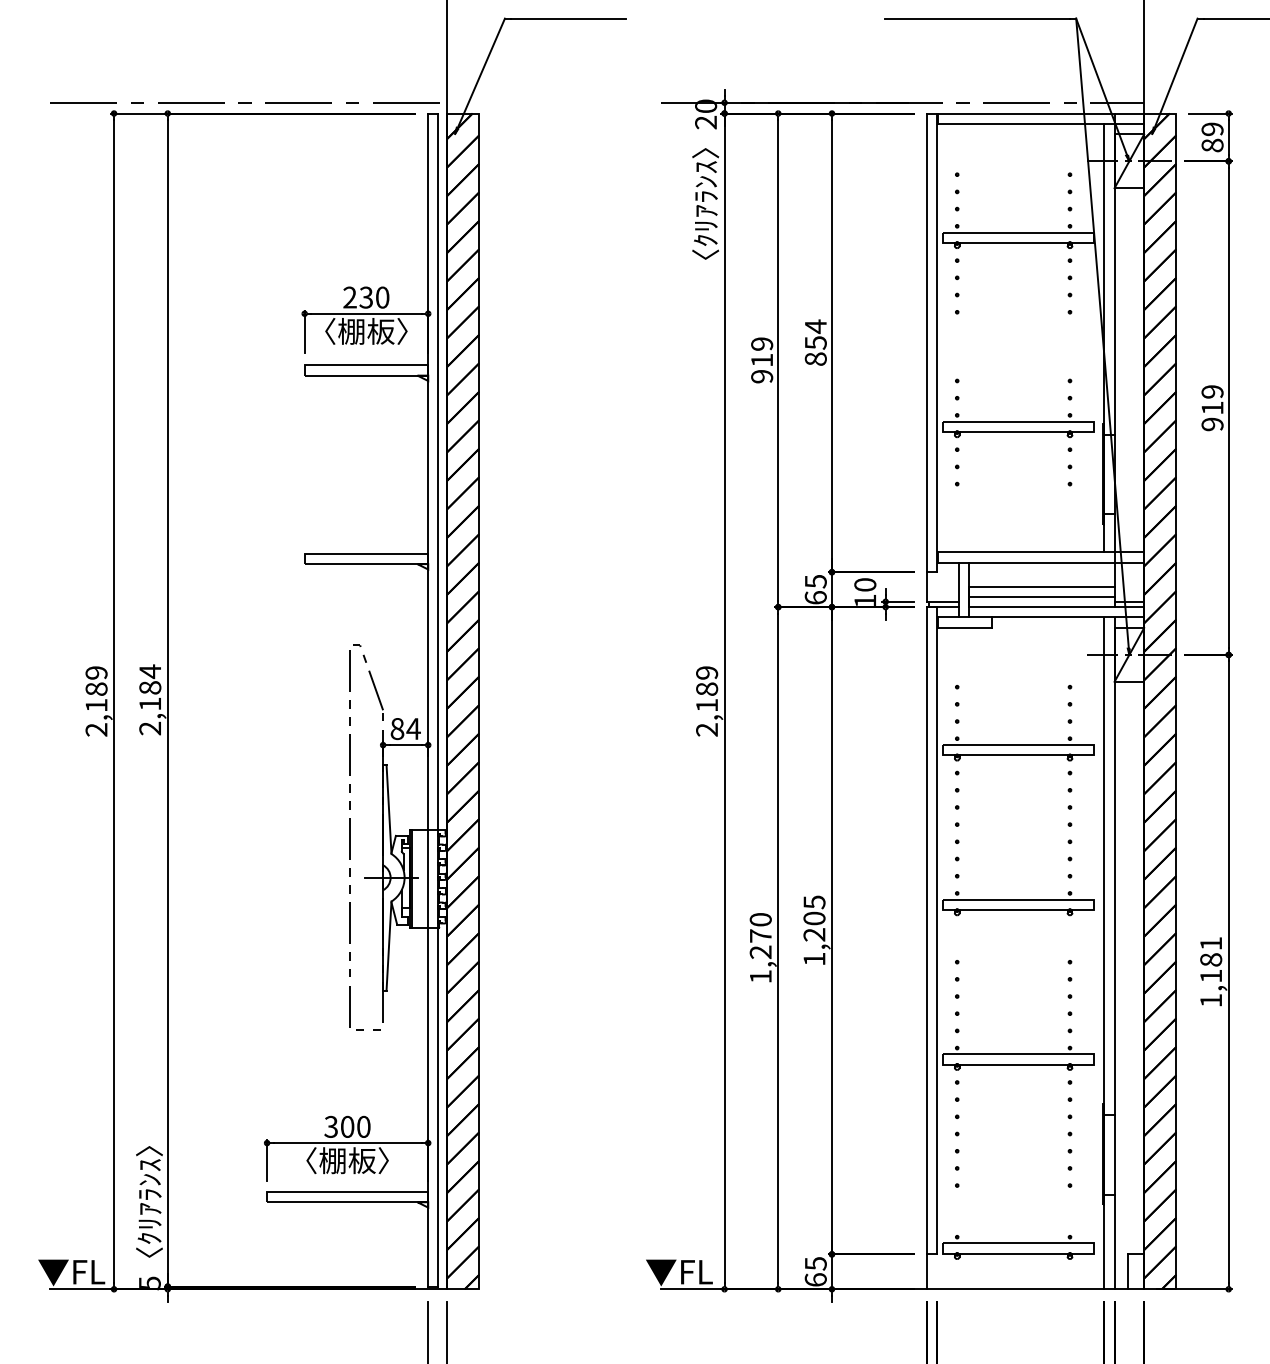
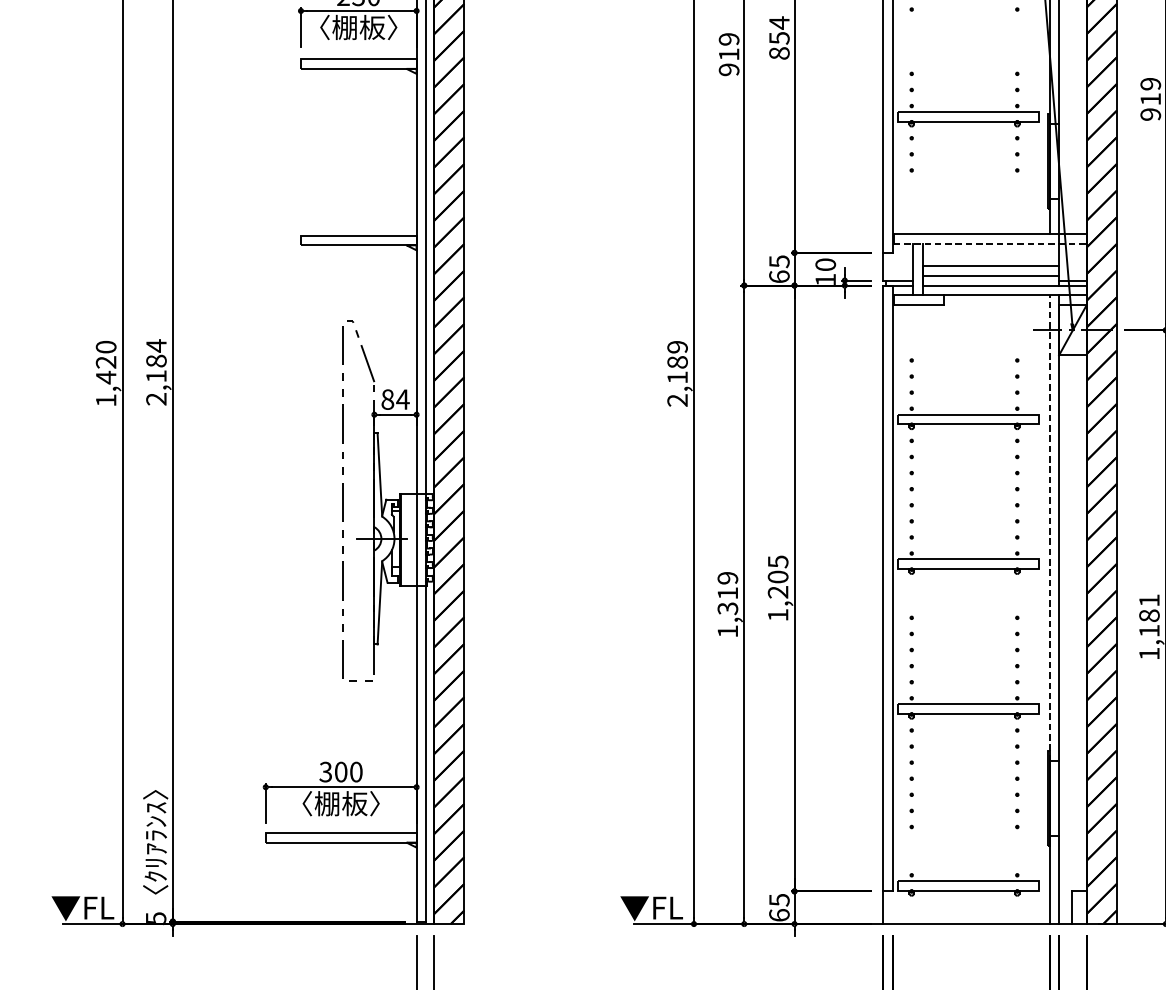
line: (1041, 562) -> (990, 243), solid -> dashed
text: (96, 701) -> (106, 373), 2,189 -> 1,420
line: (1104, 866) -> (1049, 528), solid -> dashed
text: (760, 936) -> (727, 593), 1,270 -> 1,319

